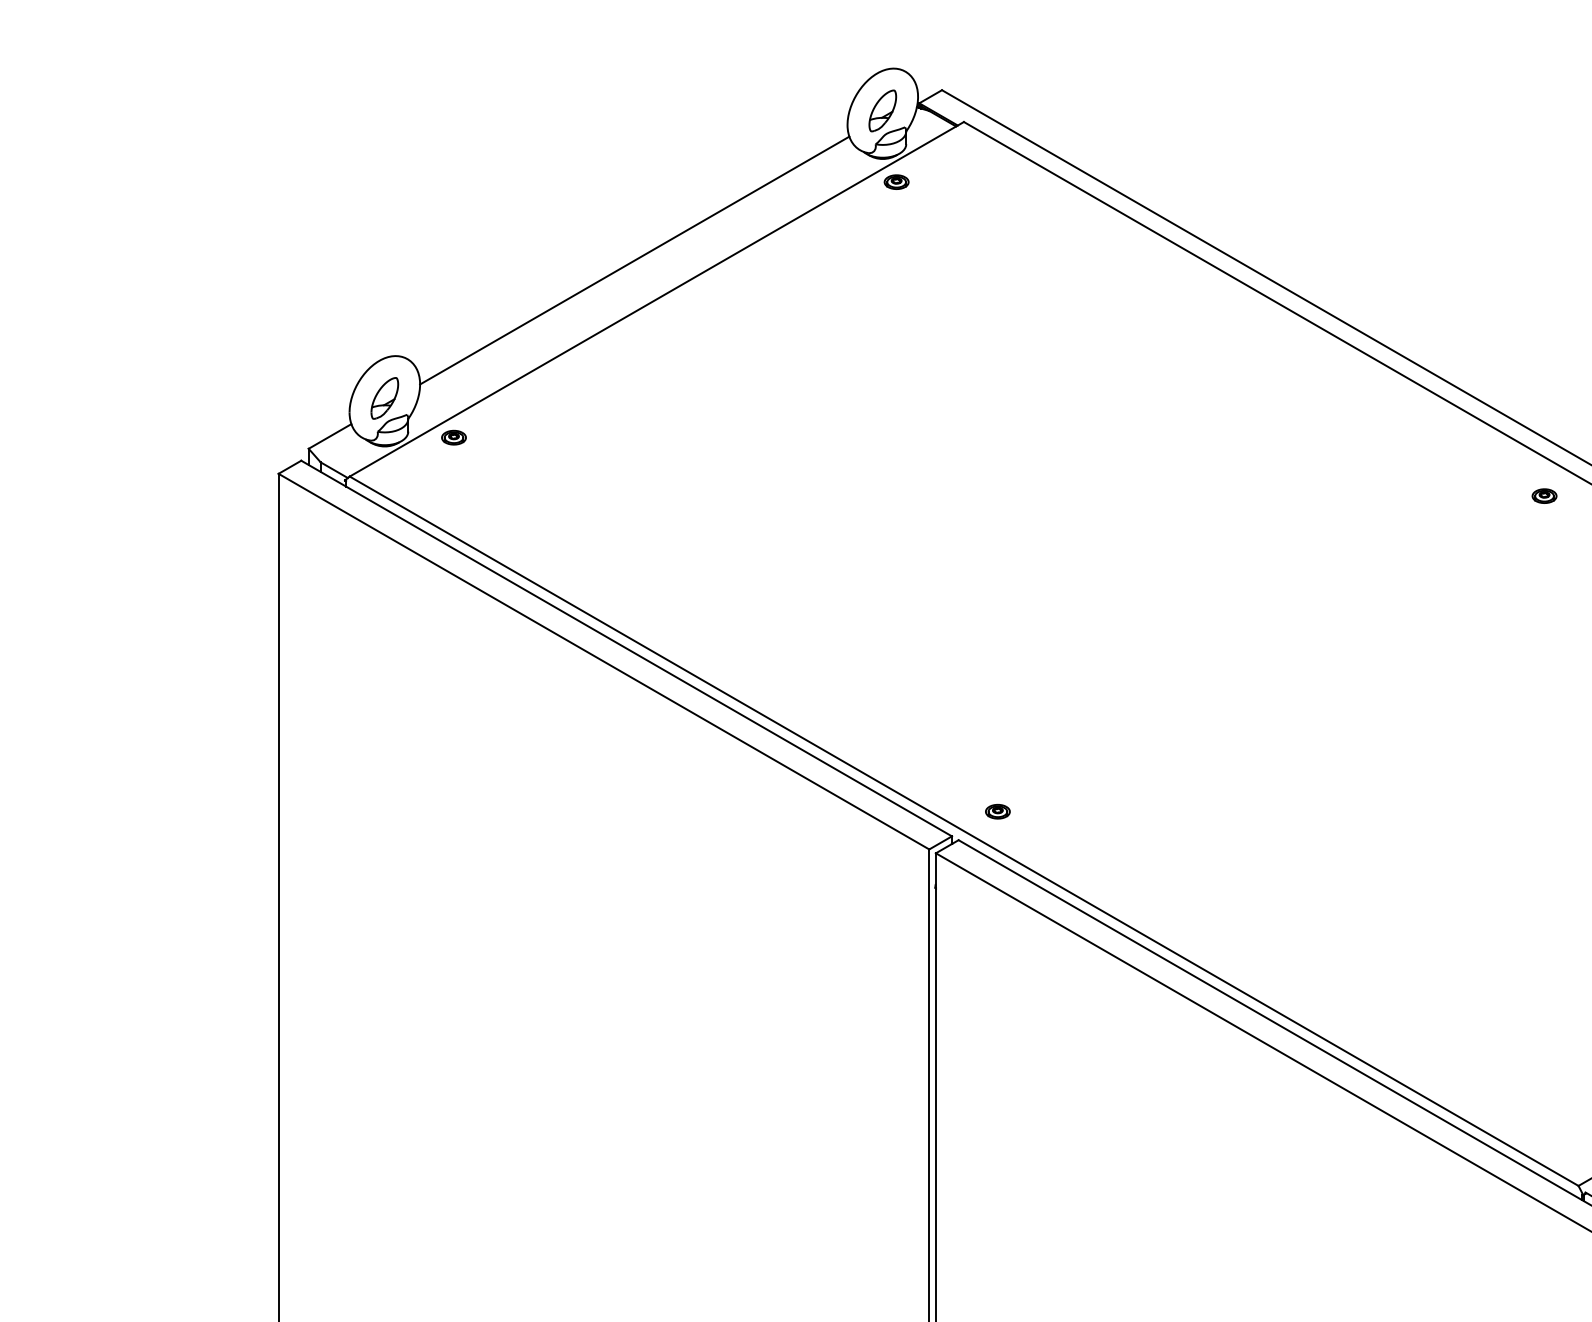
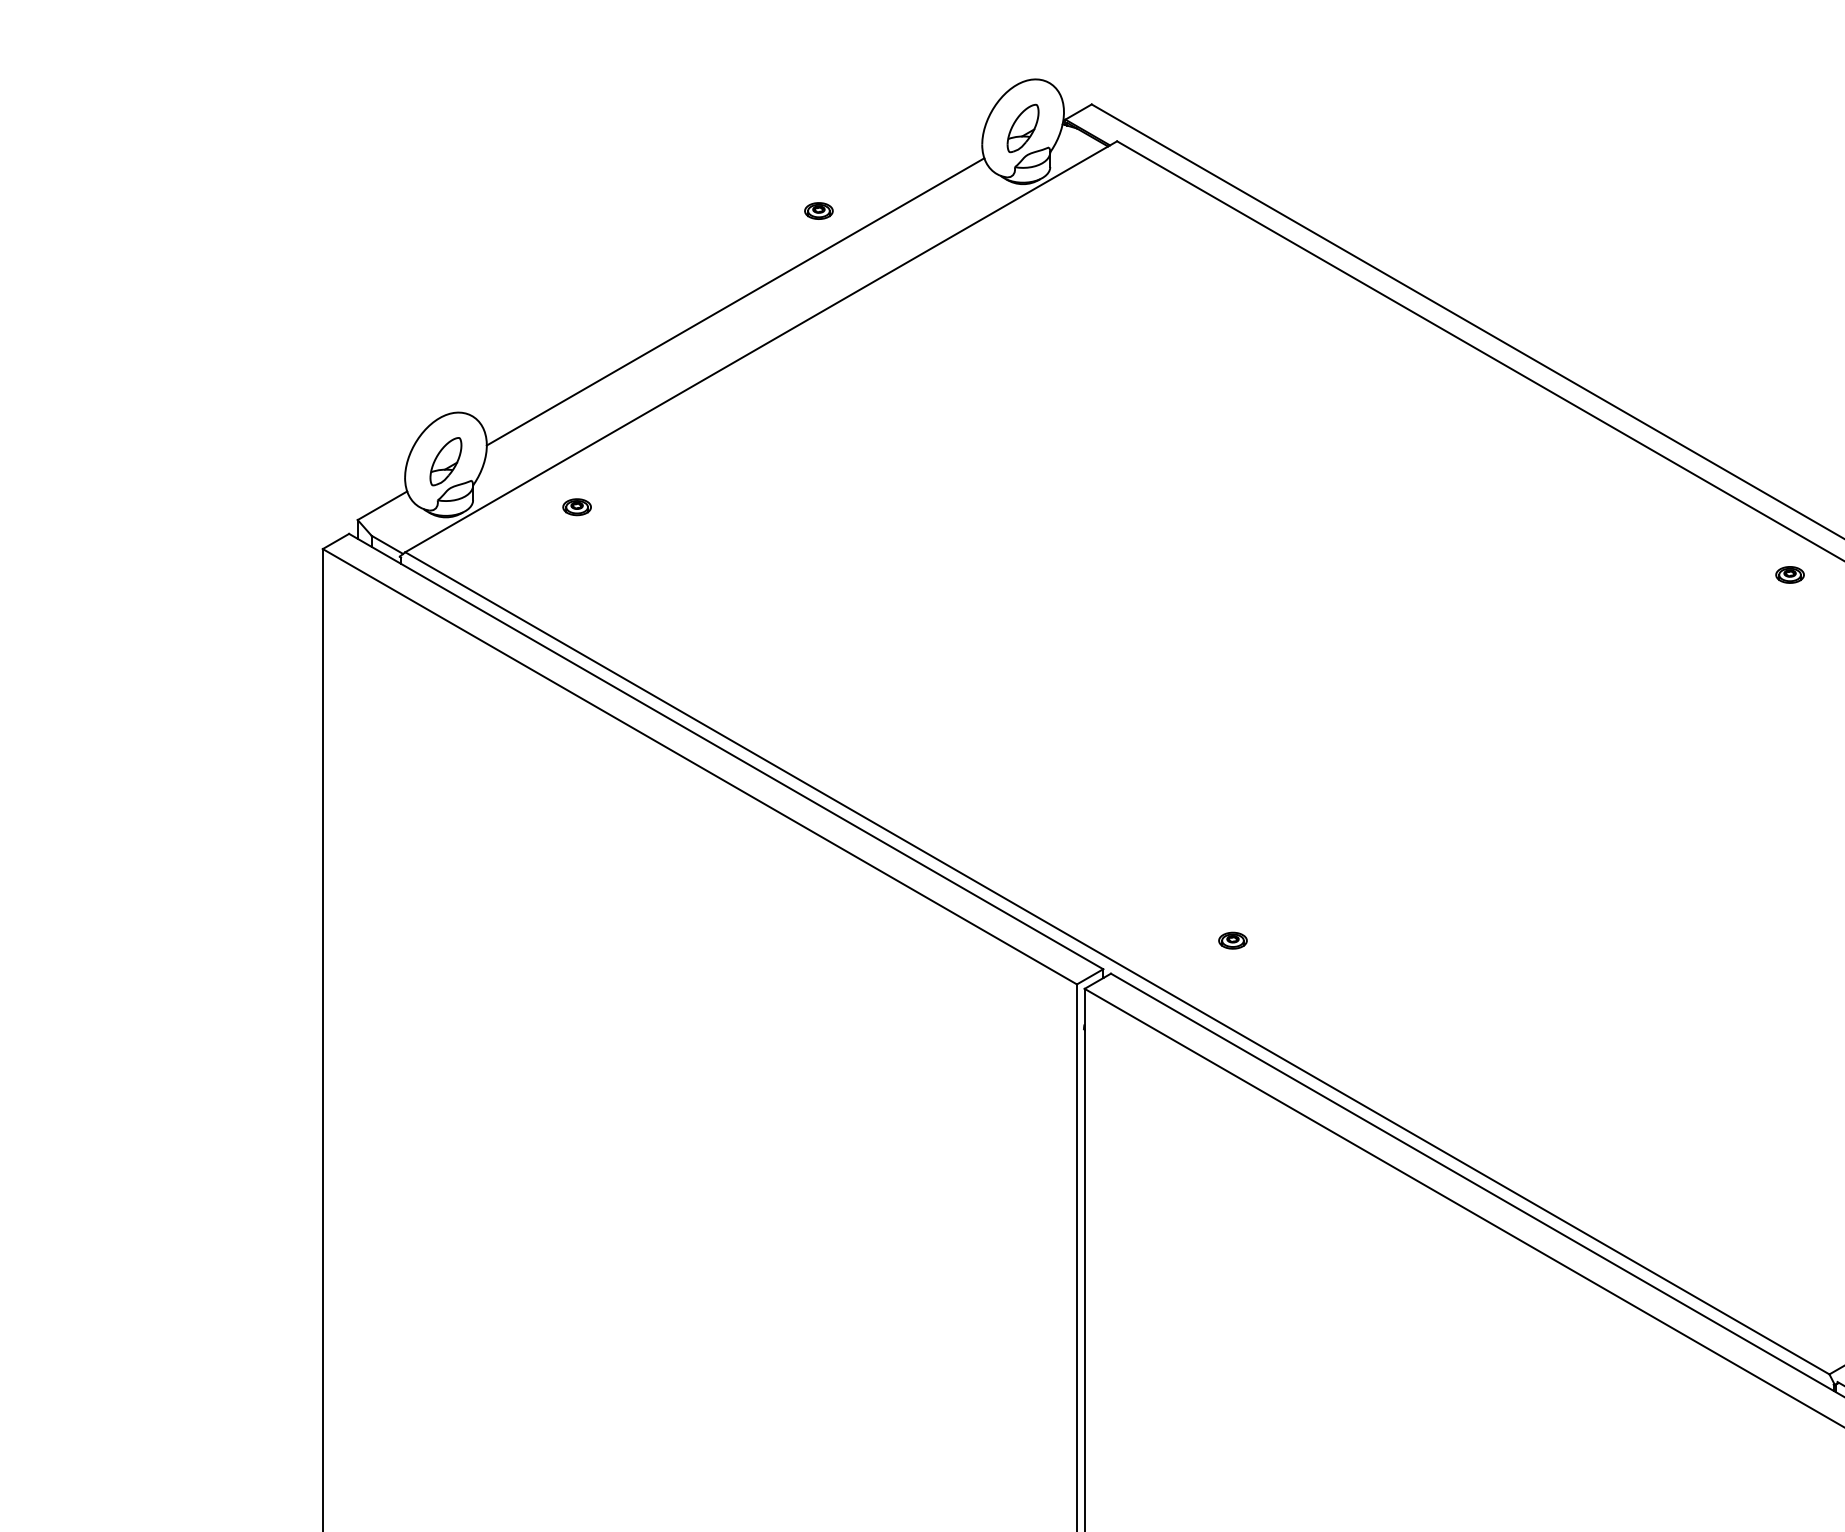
part: (896, 181) -> (818, 210), moved
part: (453, 437) -> (576, 506), moved
part: (997, 811) -> (1232, 940), moved

